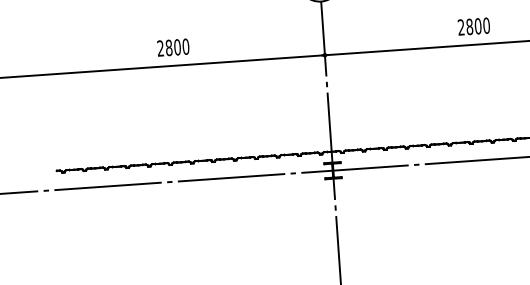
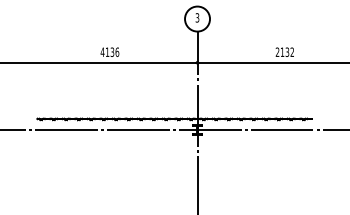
text: (478, 24) -> (287, 51), 2800 -> 2132
text: (172, 46) -> (109, 51), 2800 -> 4136

